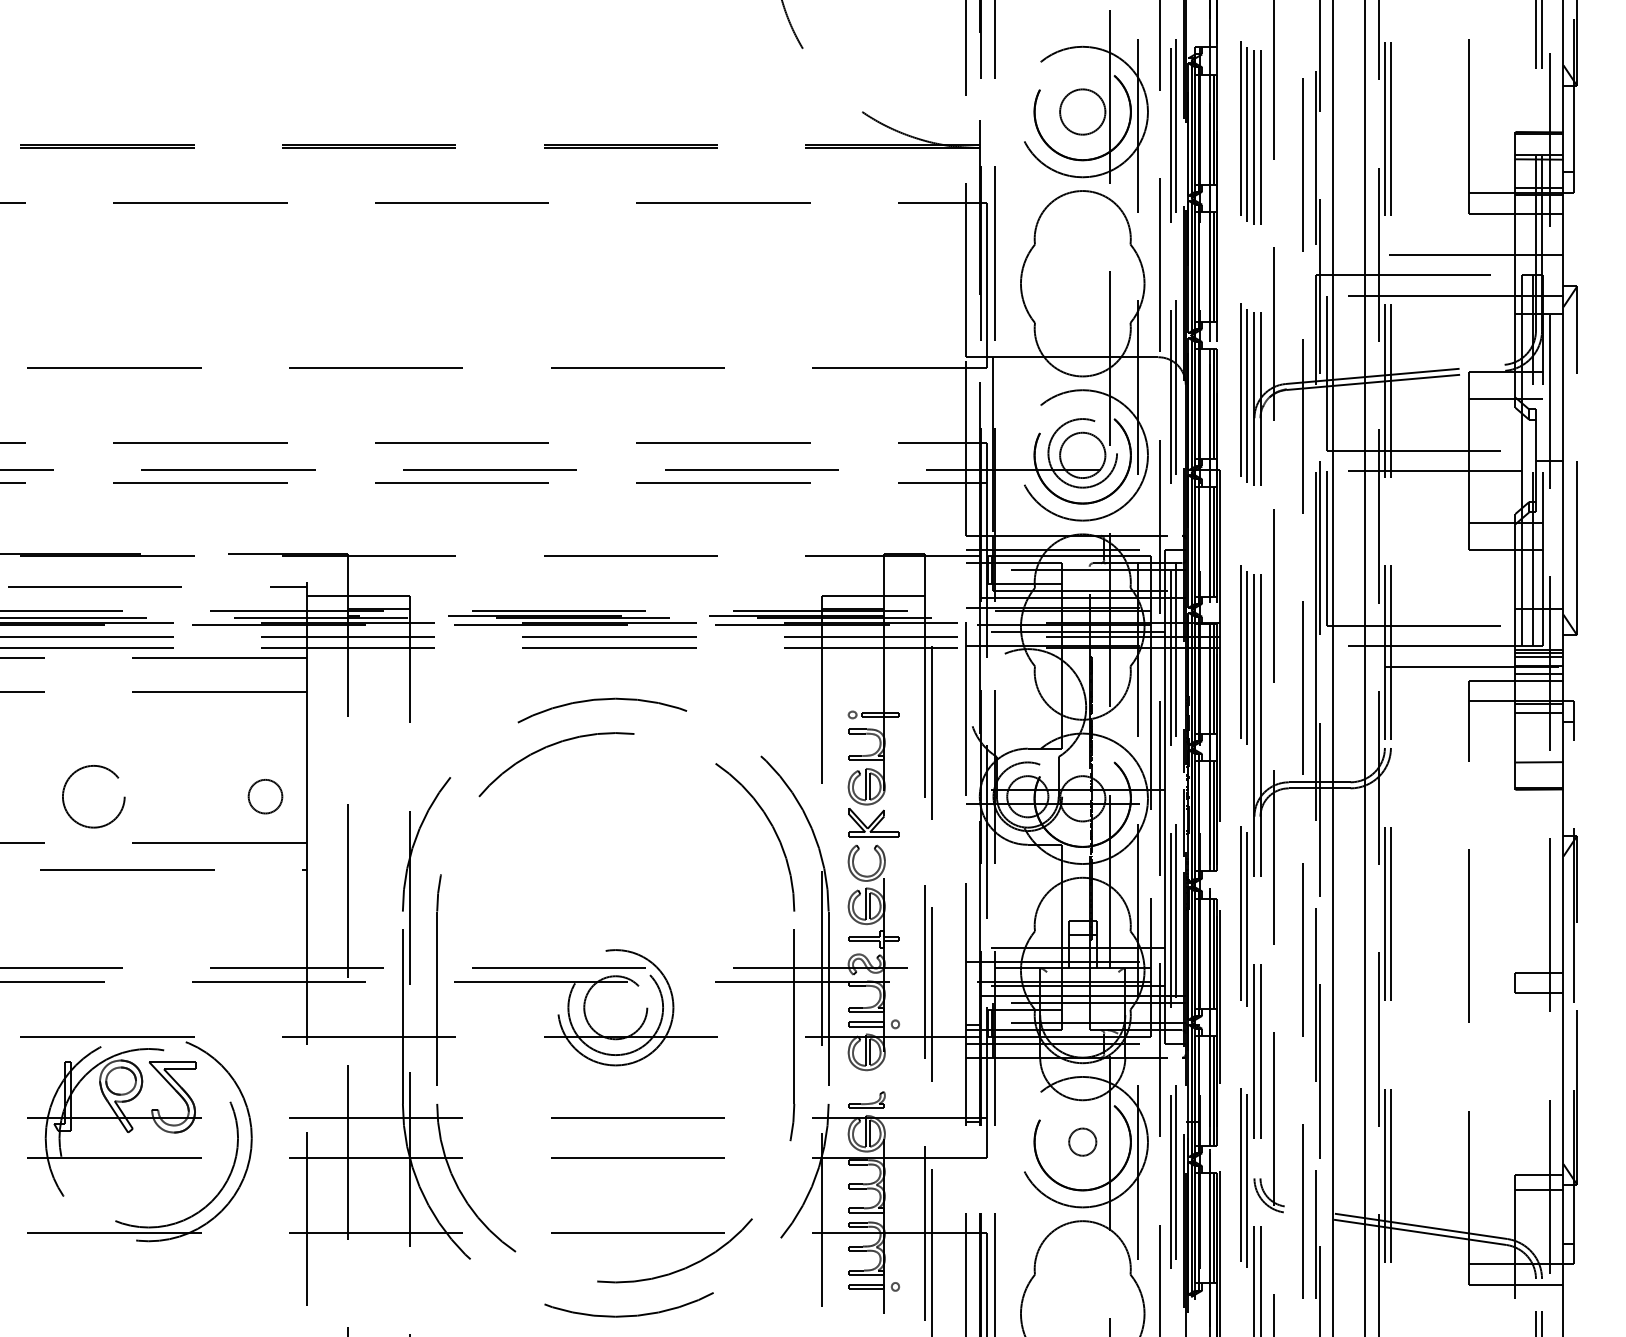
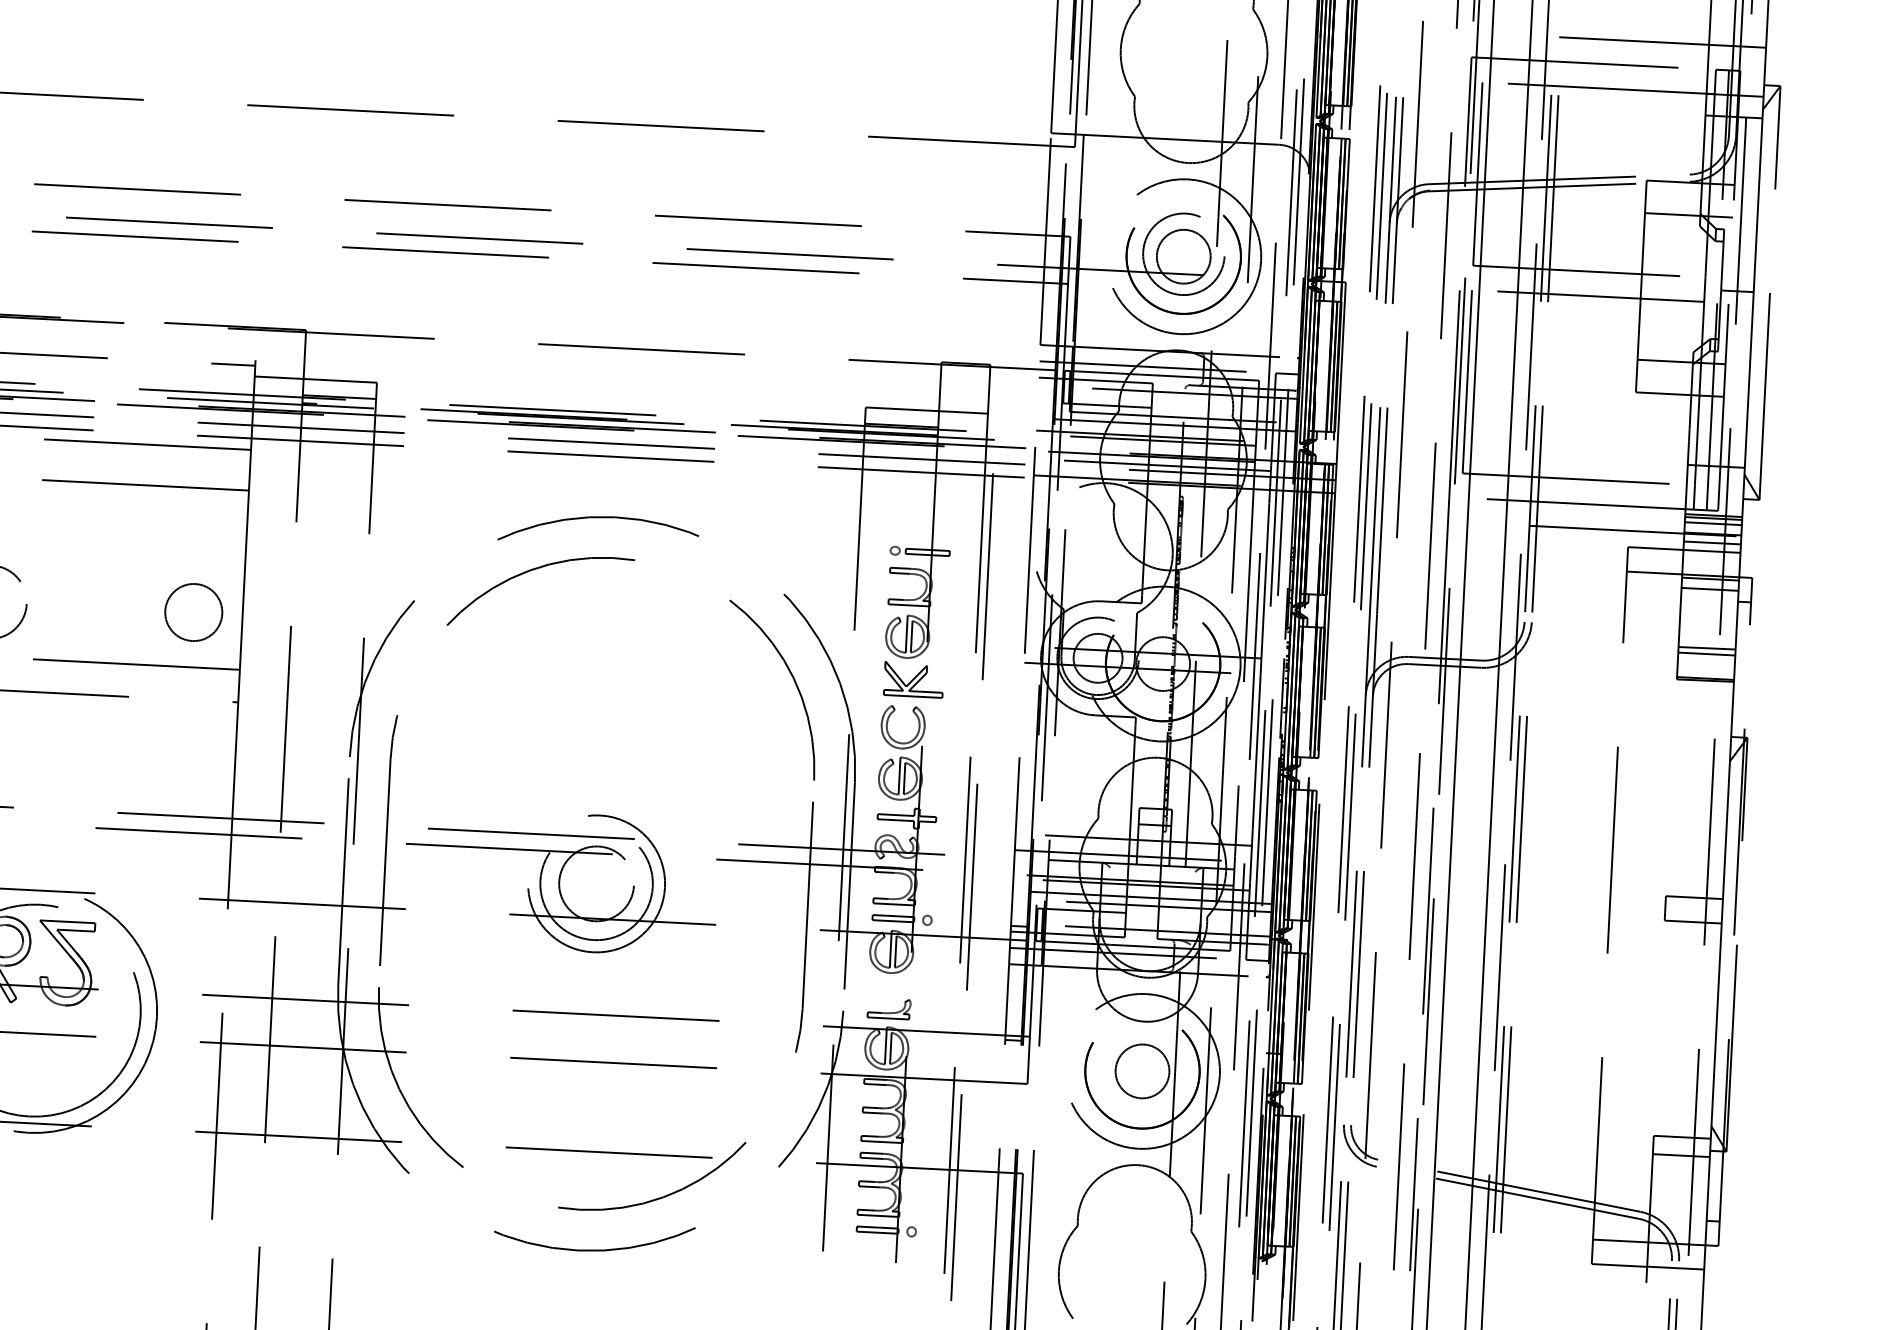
line: (1539, 767) -> (1706, 654), added
circle: (265, 796) -> (193, 612), size x1.43
circle: (1082, 1141) -> (1142, 1070), size x1.67

